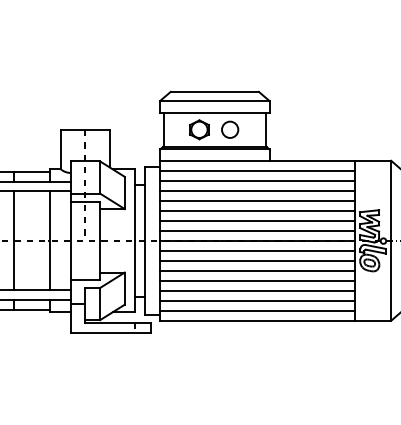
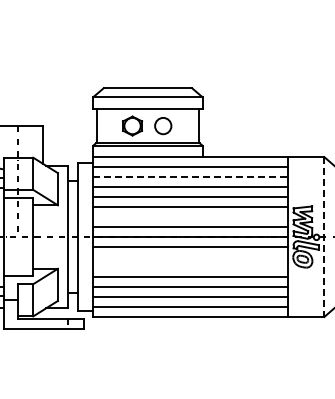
line: (258, 180) -> (191, 176), solid -> dashed
line: (257, 220) -> (190, 216), removed
line: (391, 240) -> (324, 236), solid -> dashed
line: (257, 260) -> (190, 256), removed
line: (257, 270) -> (190, 266), removed

